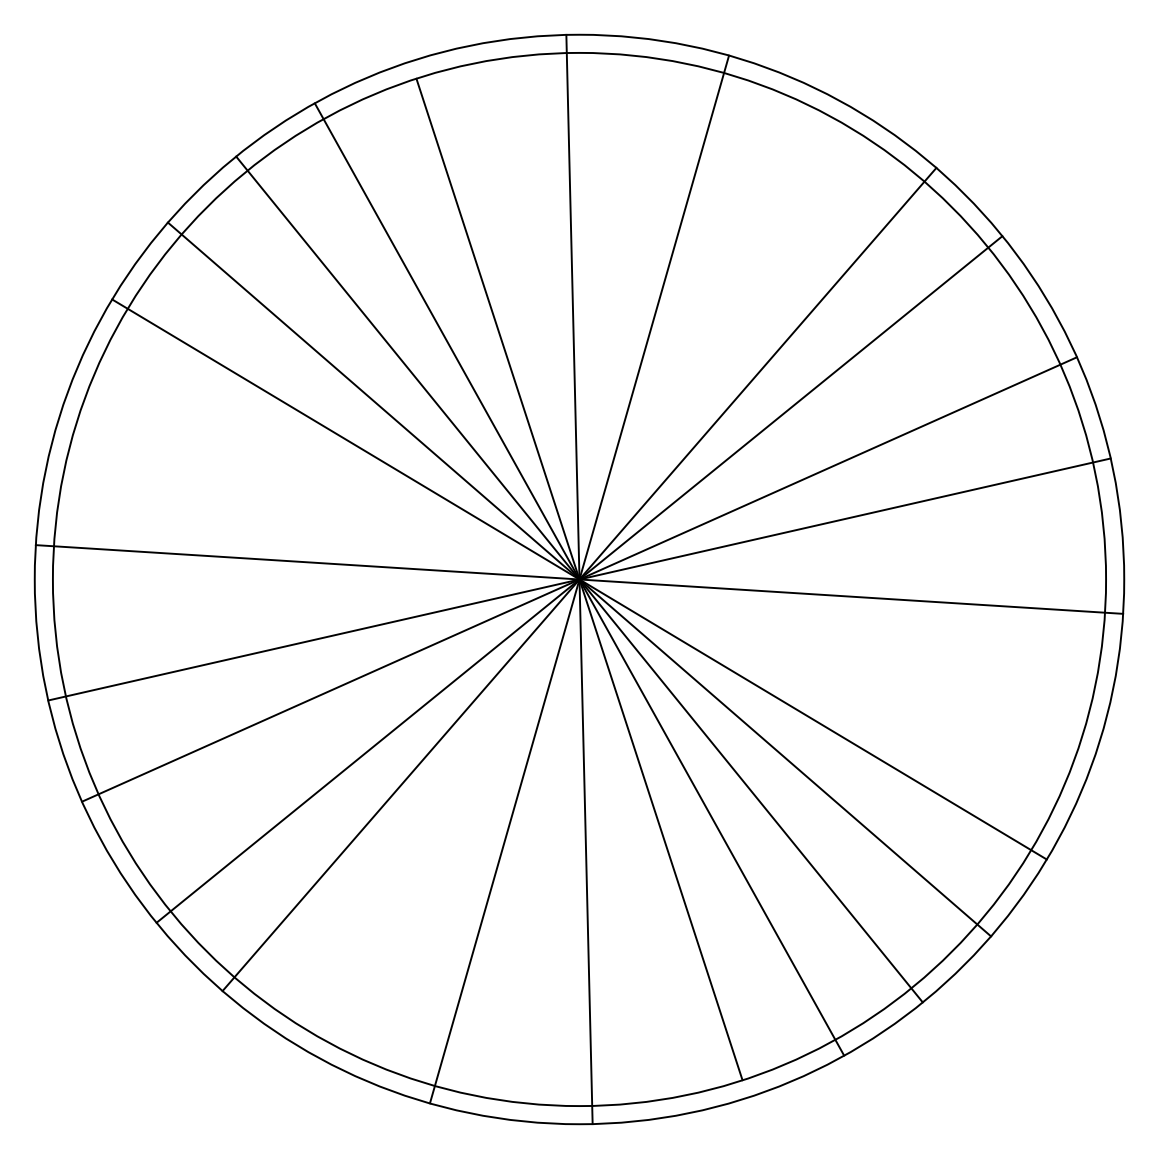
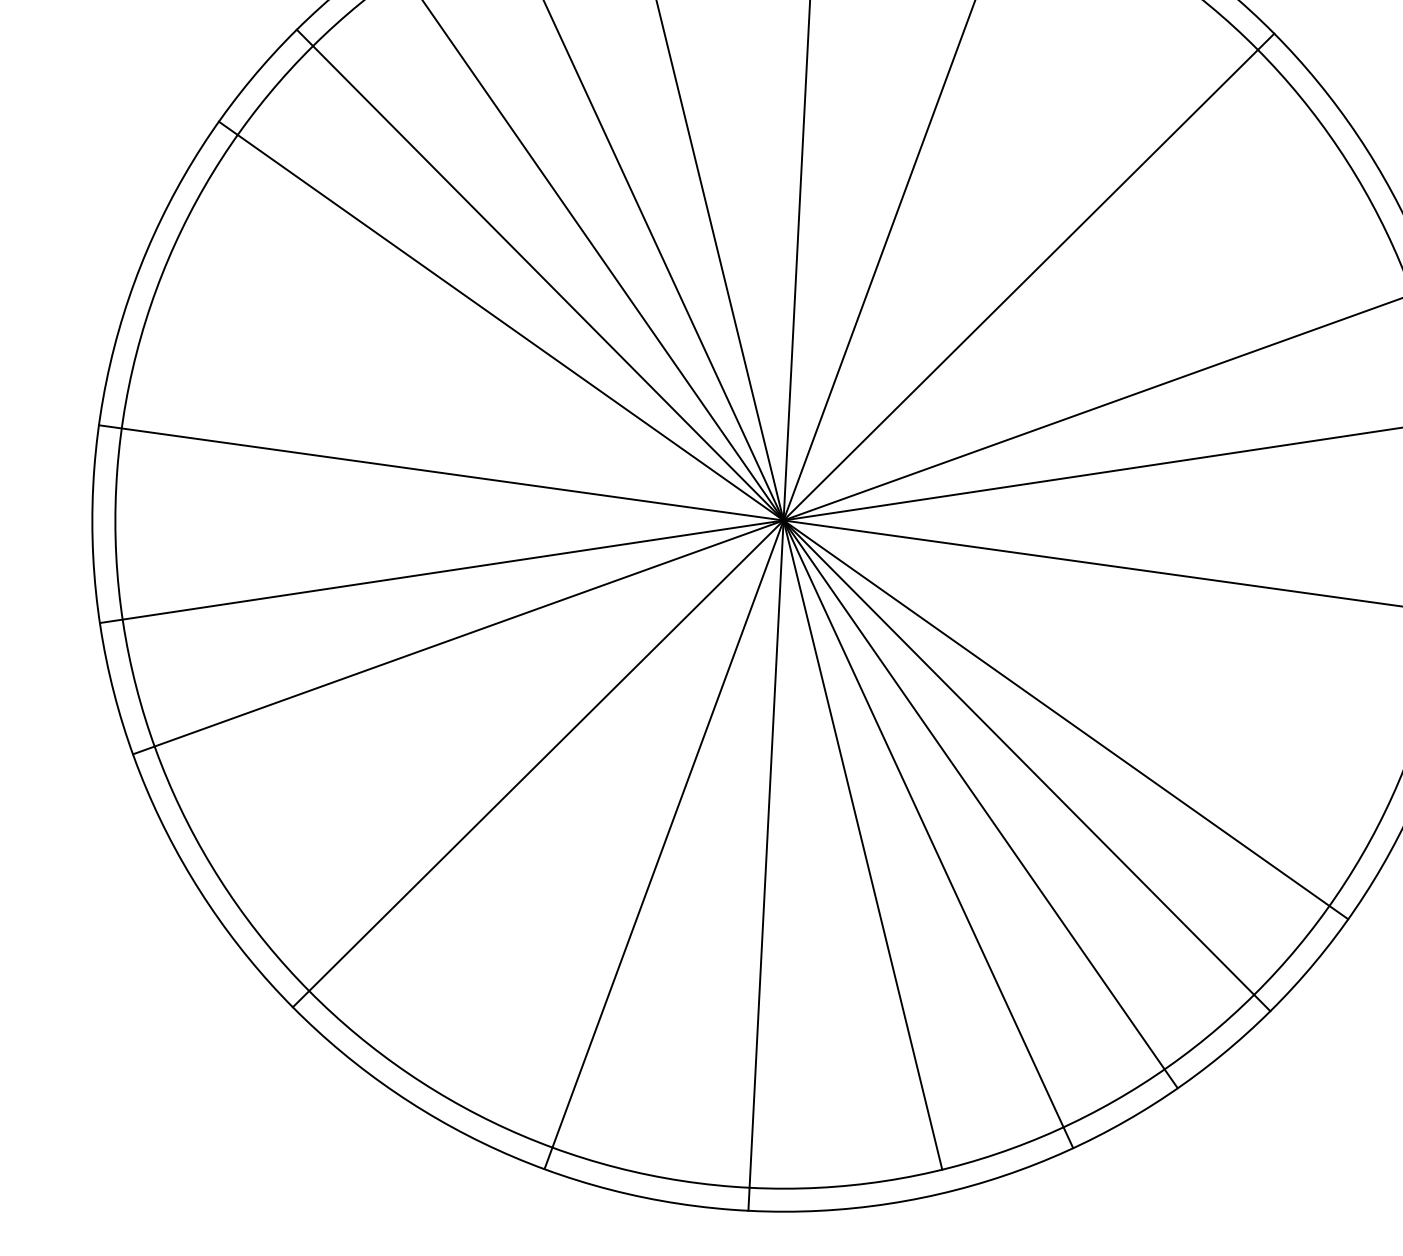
line: (579, 579) -> (783, 520), removed

